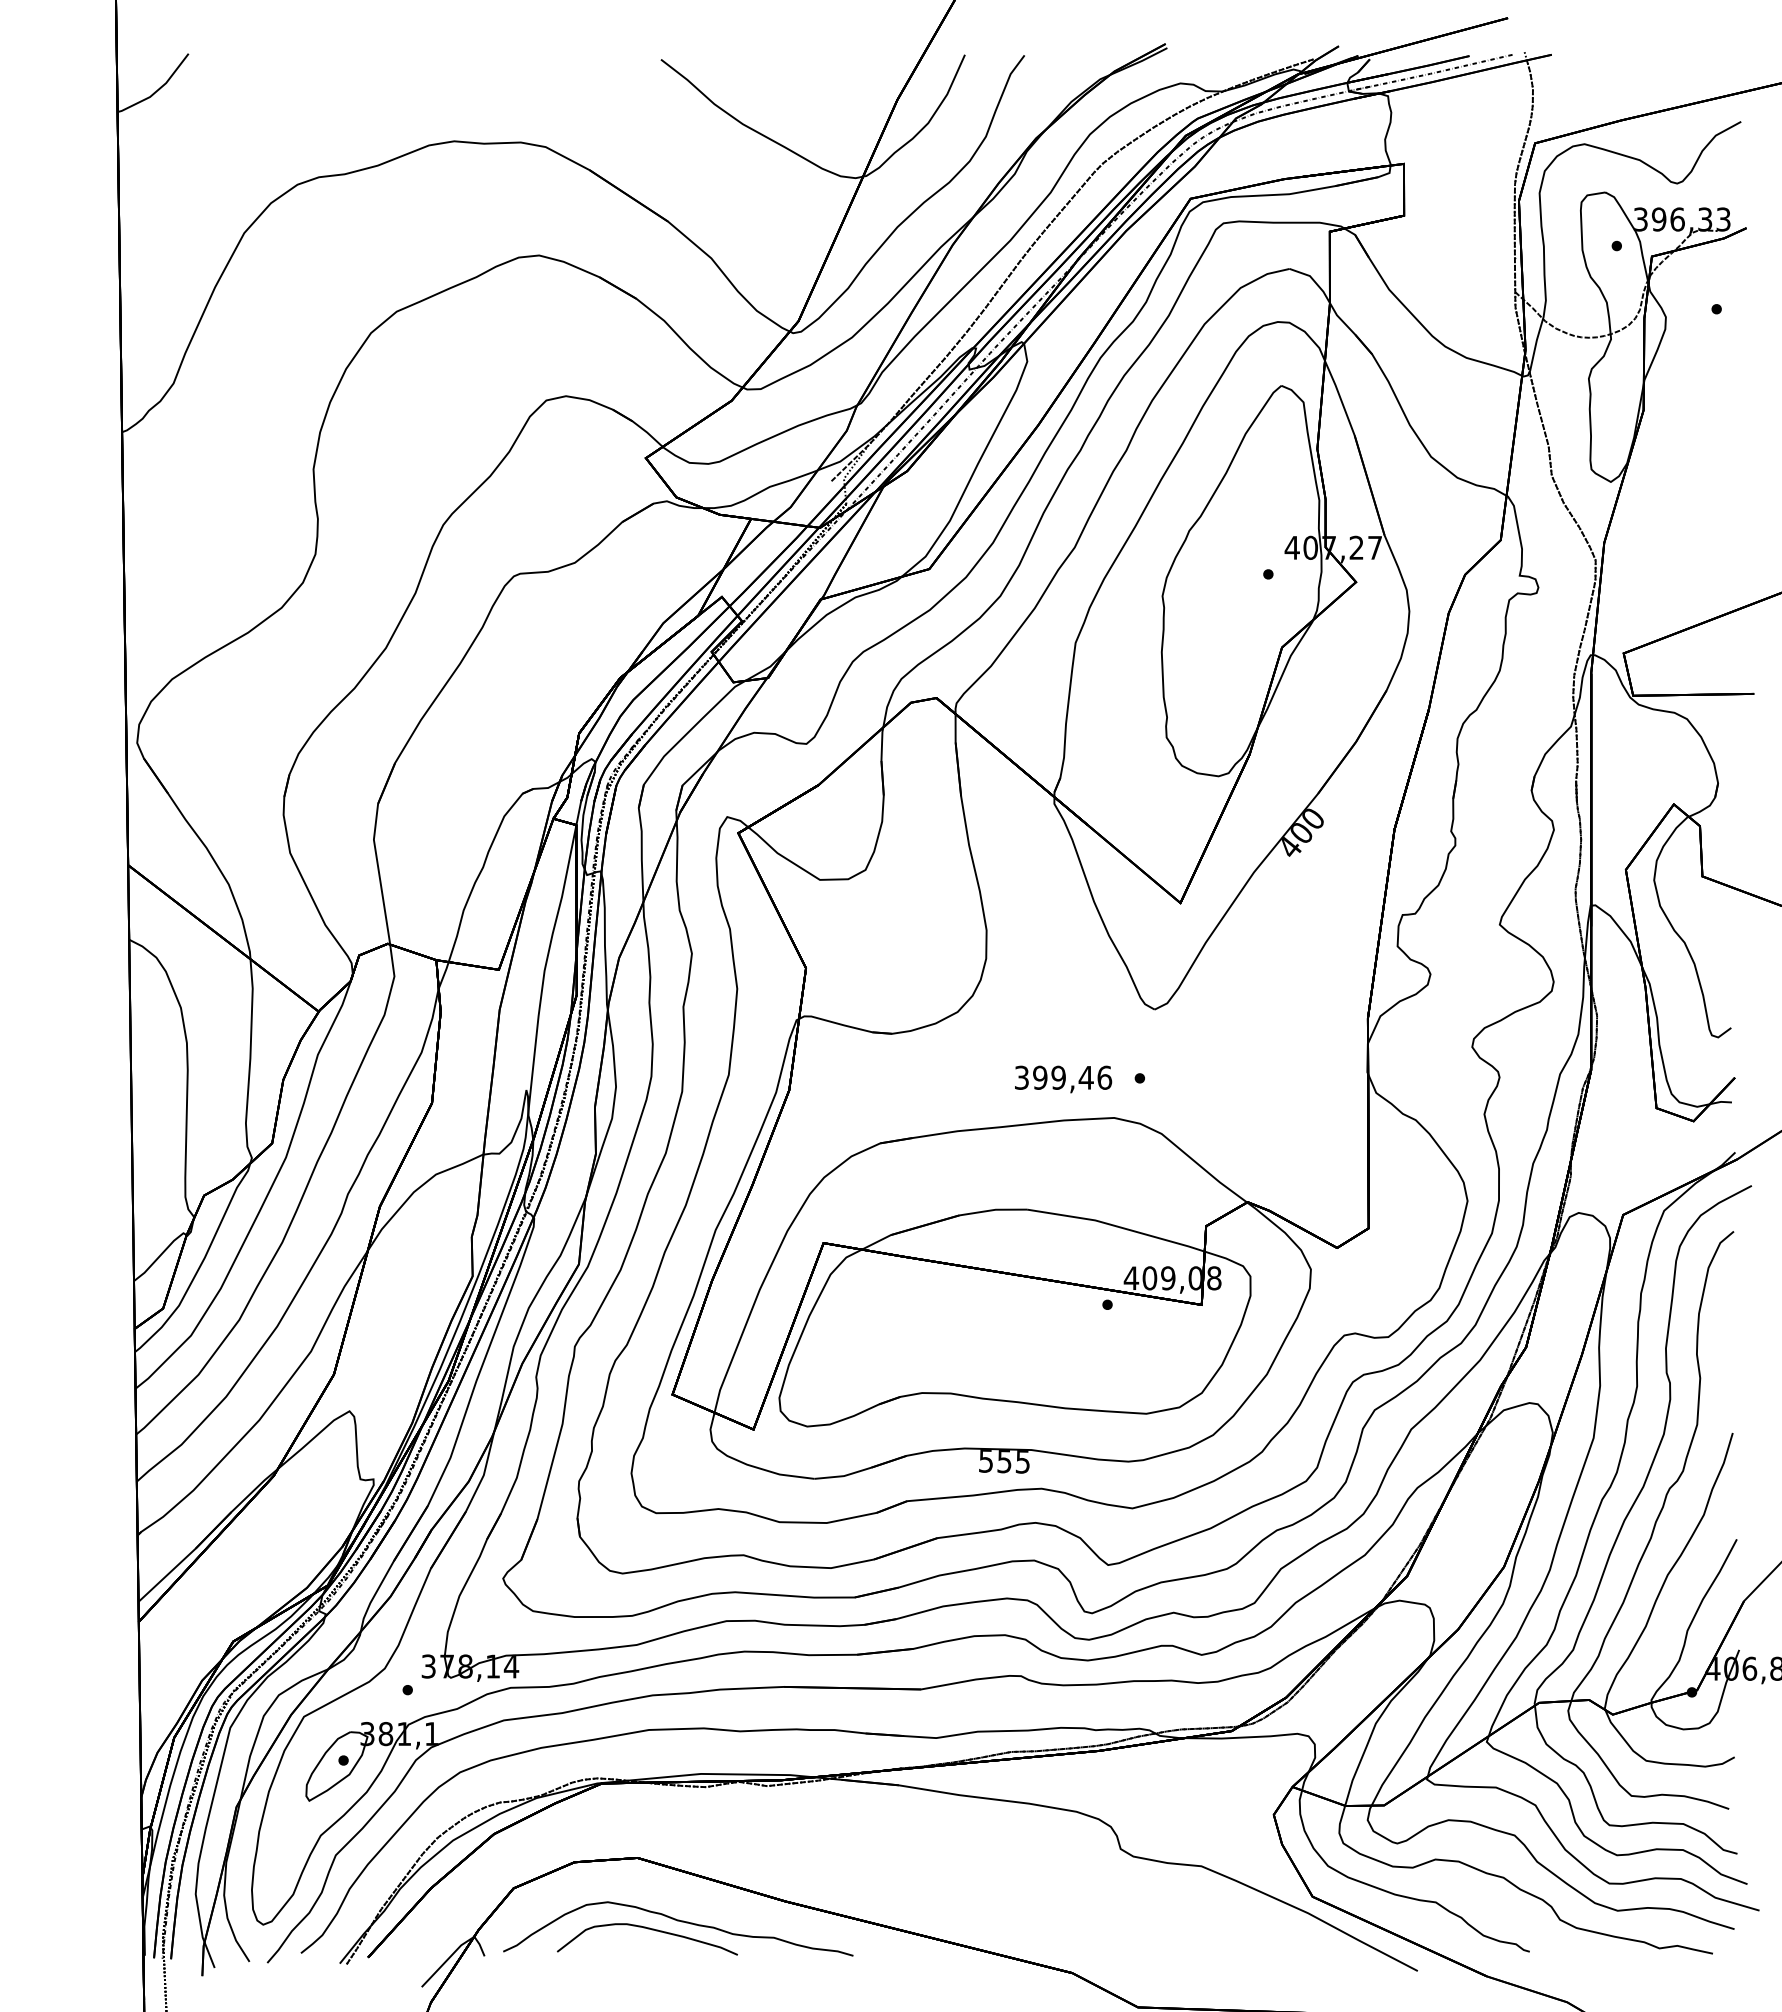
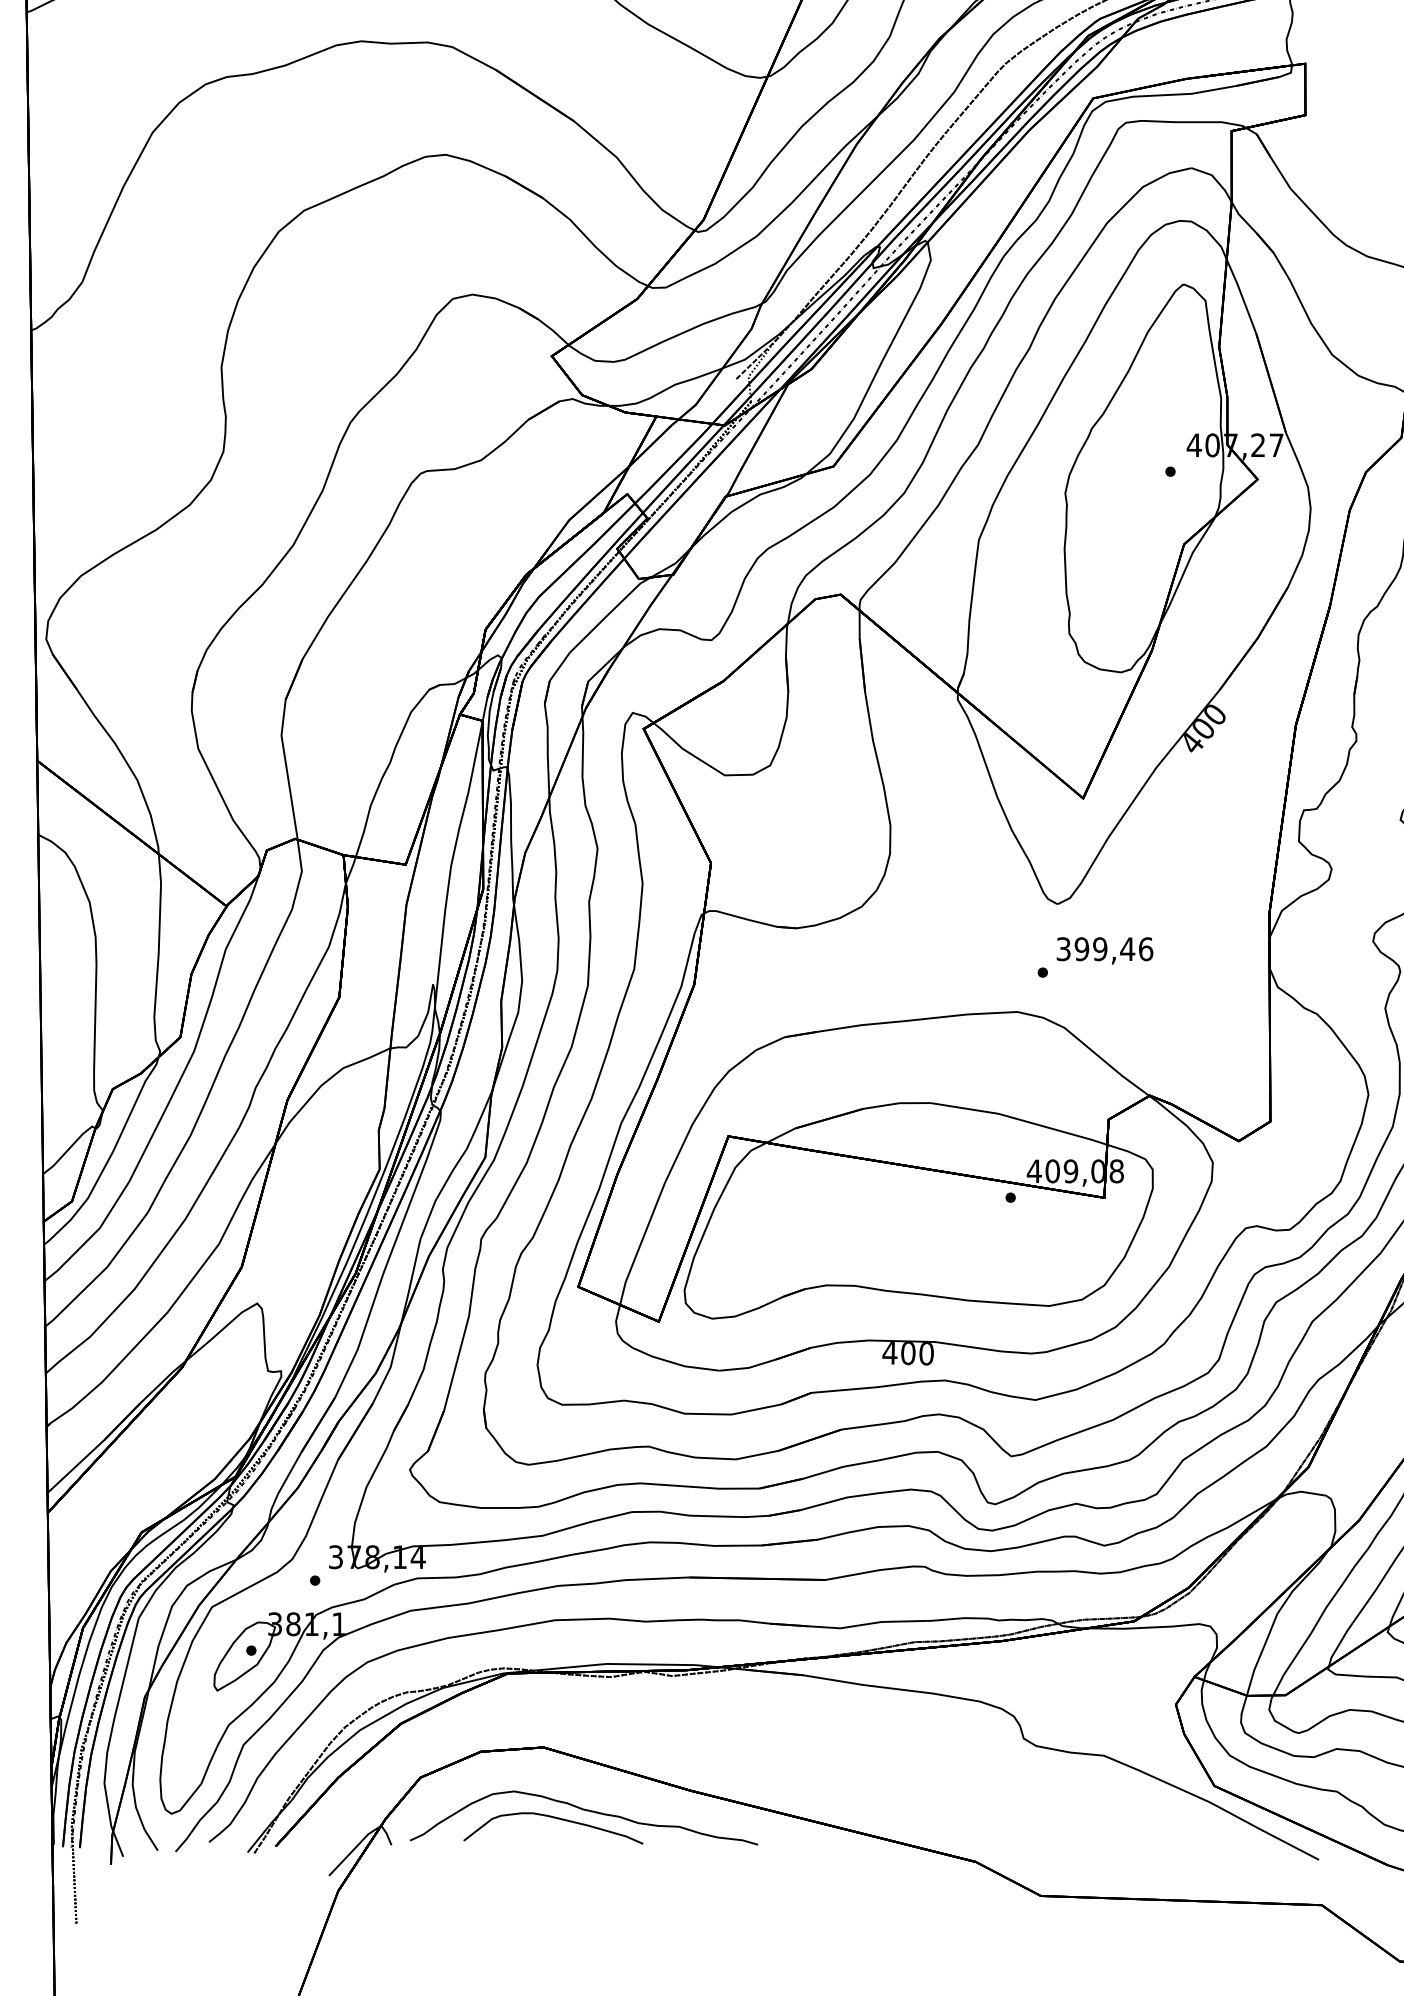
text: (1063, 1079) -> (1105, 950), moved
text: (1004, 1461) -> (908, 1353), 555 -> 400

